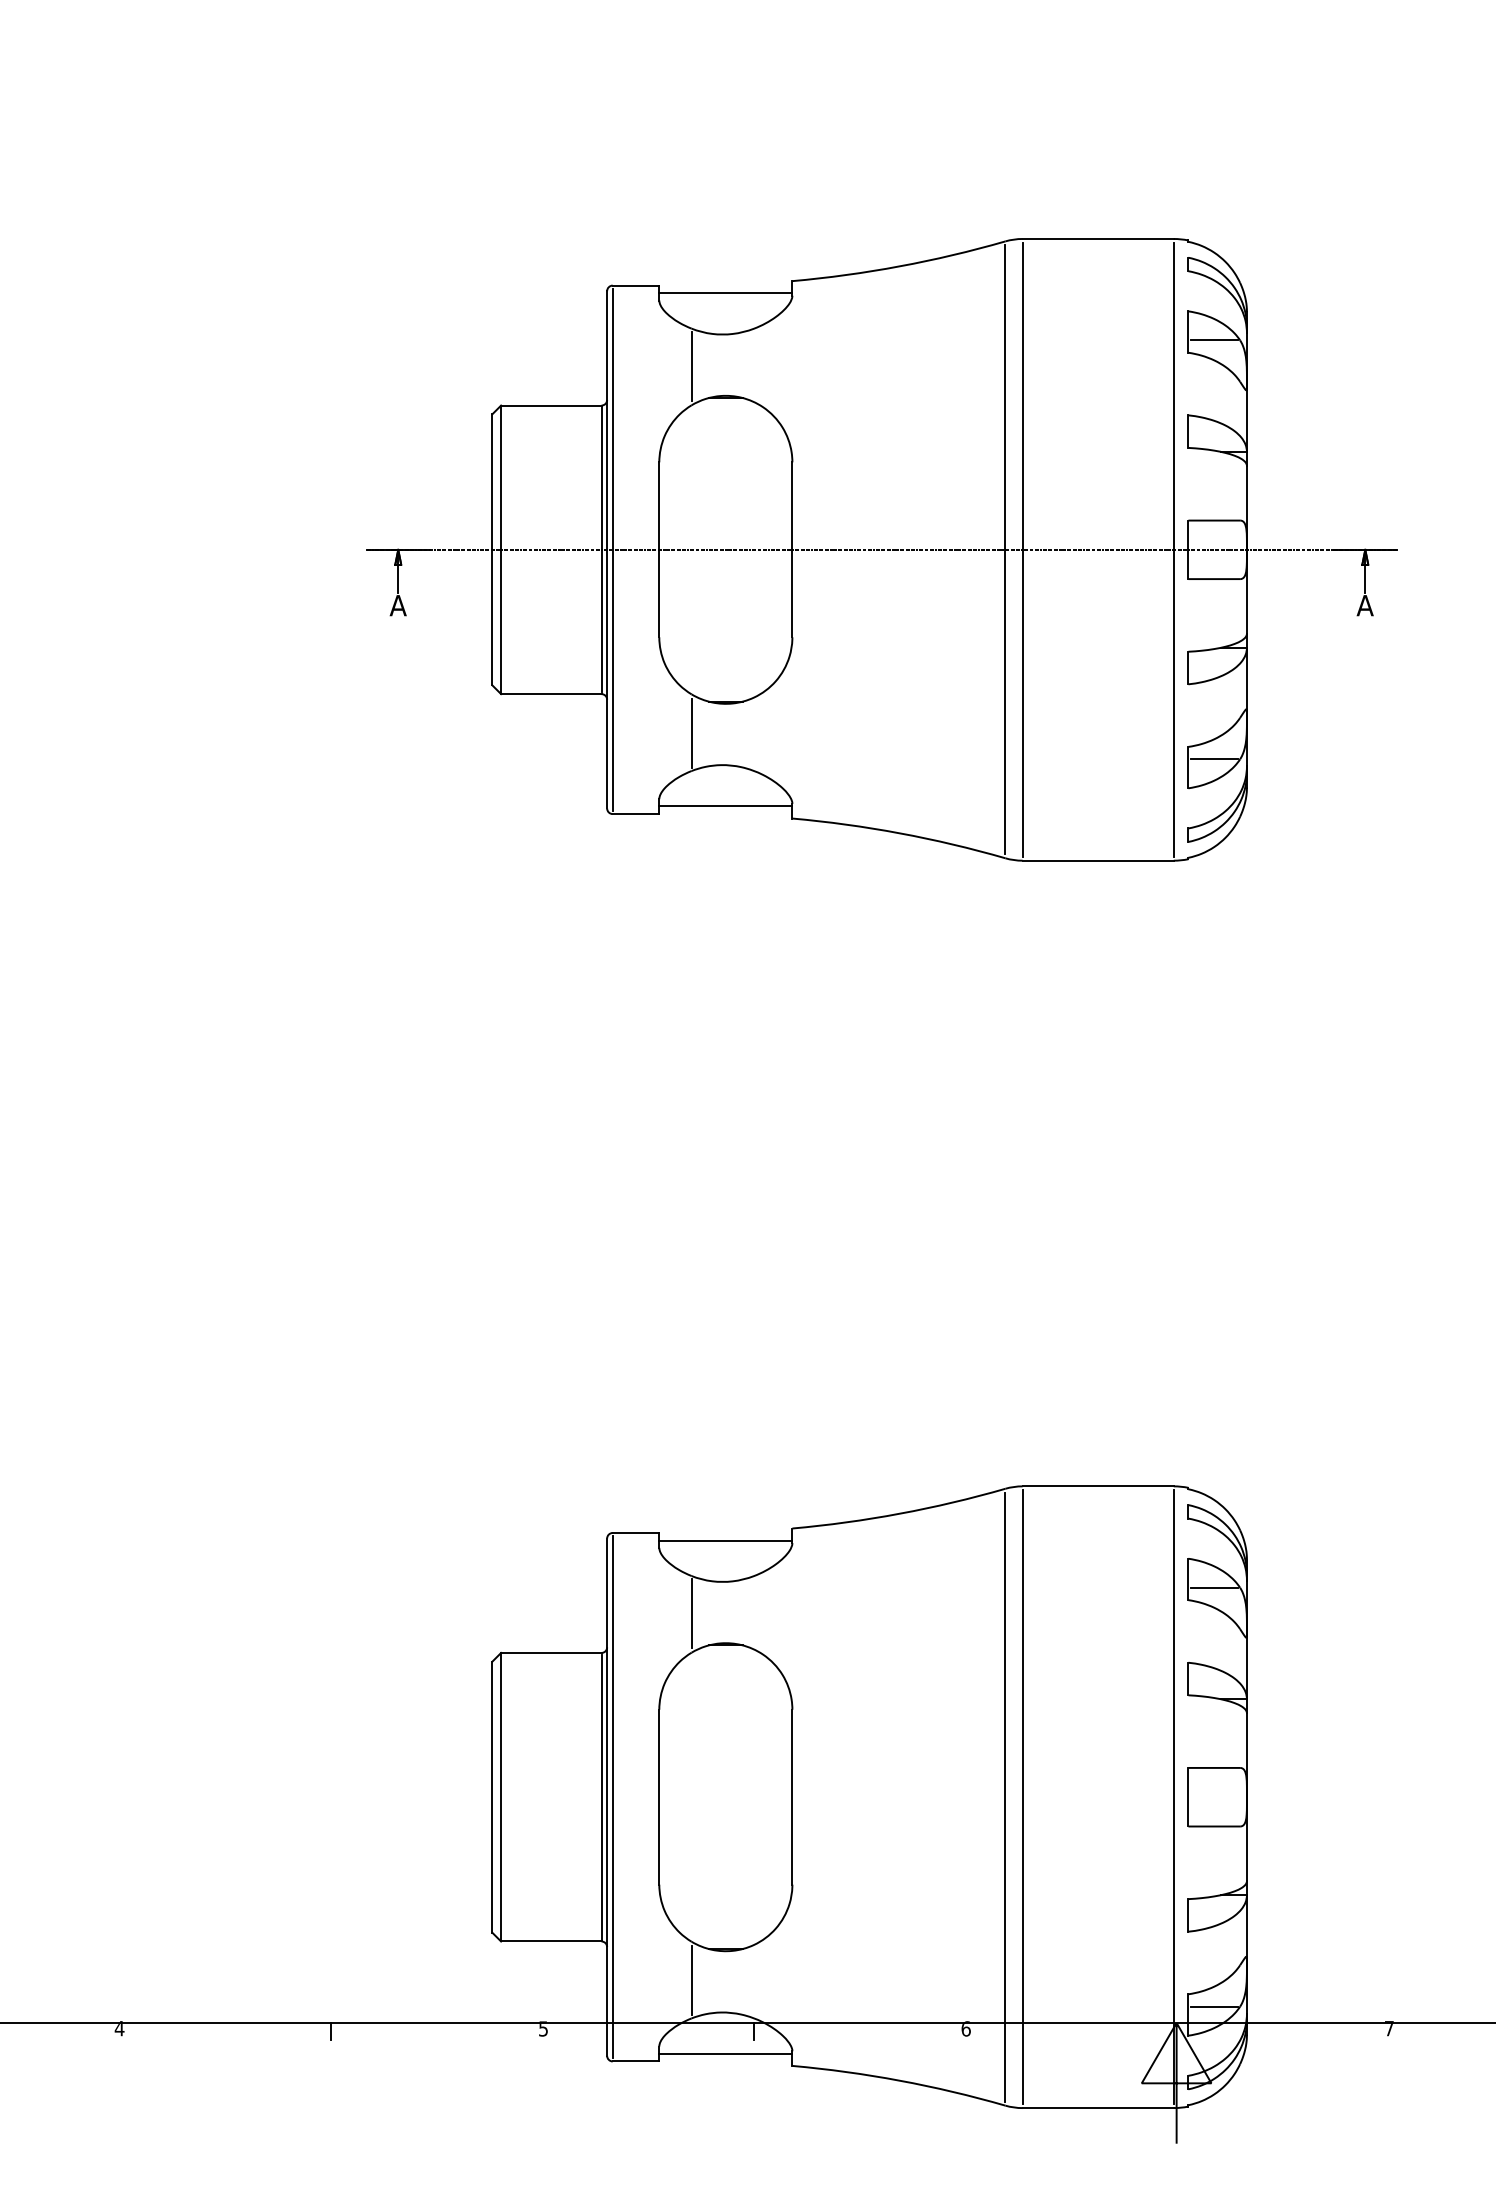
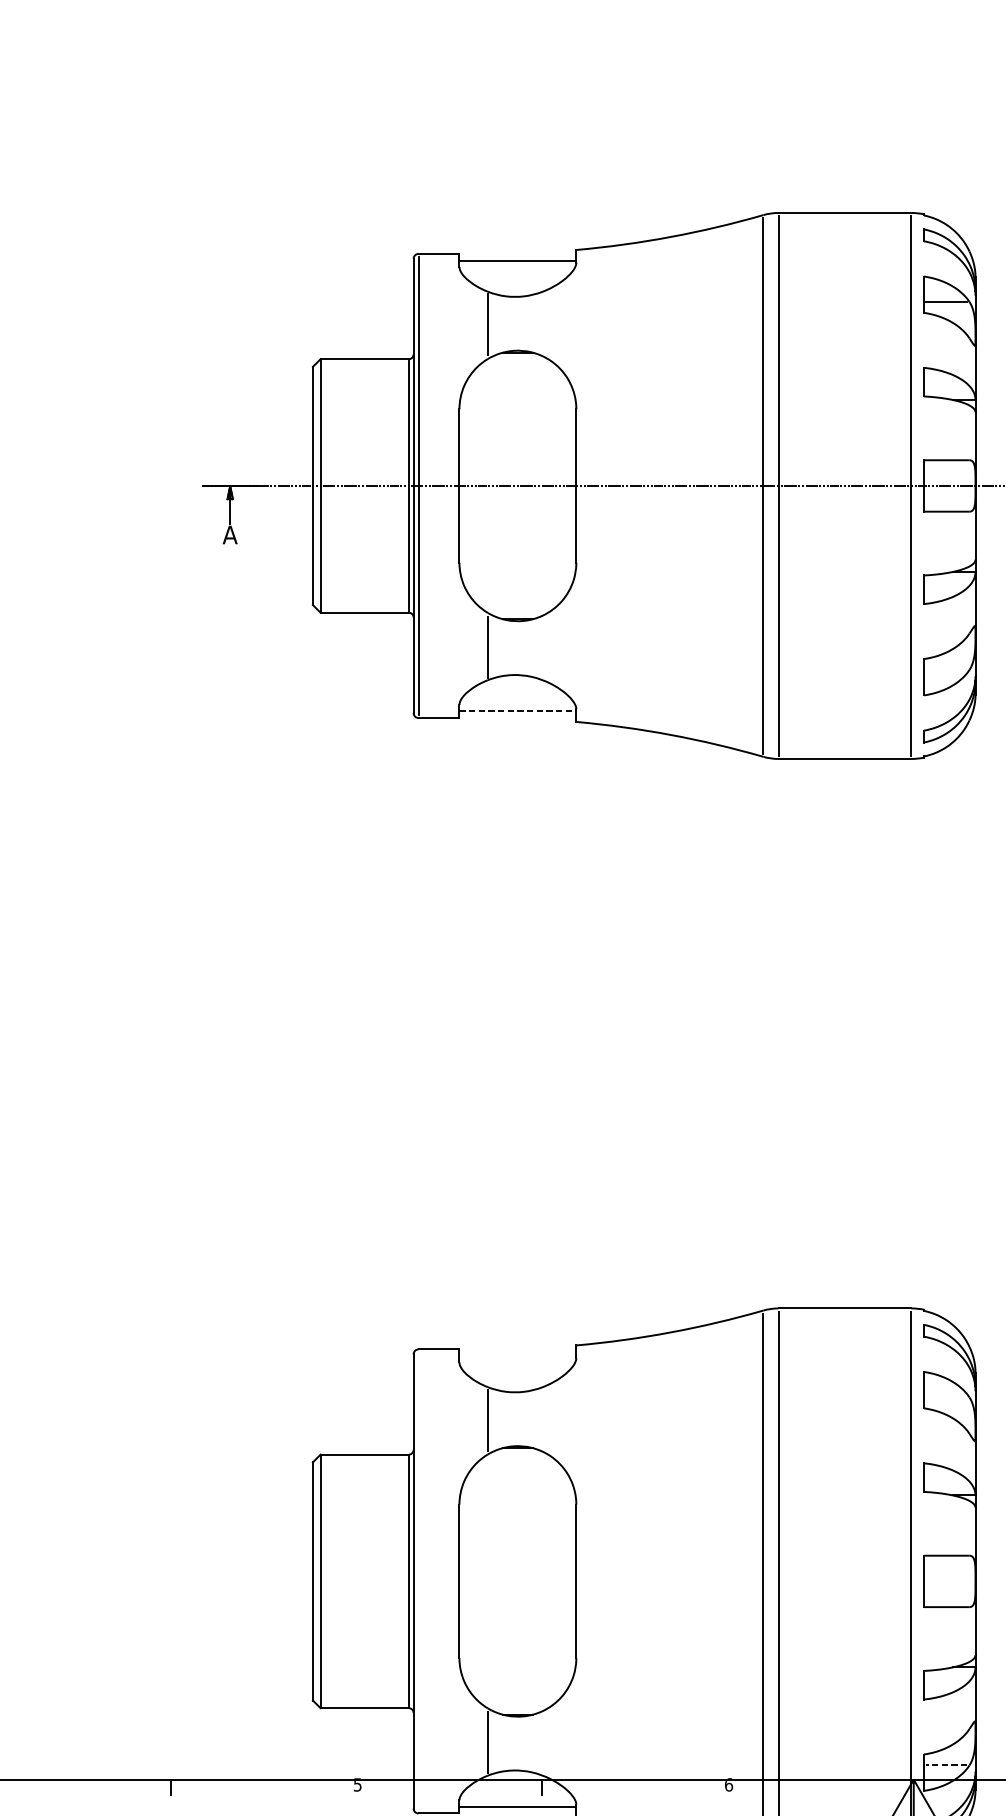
line: (1214, 759) -> (947, 670), removed
line: (725, 806) -> (517, 711), solid -> dashed
line: (725, 1540) -> (517, 1355), removed
line: (1214, 1587) -> (947, 1397), removed
line: (612, 1797) -> (418, 1581), removed
line: (1213, 2006) -> (946, 1765), solid -> dashed

